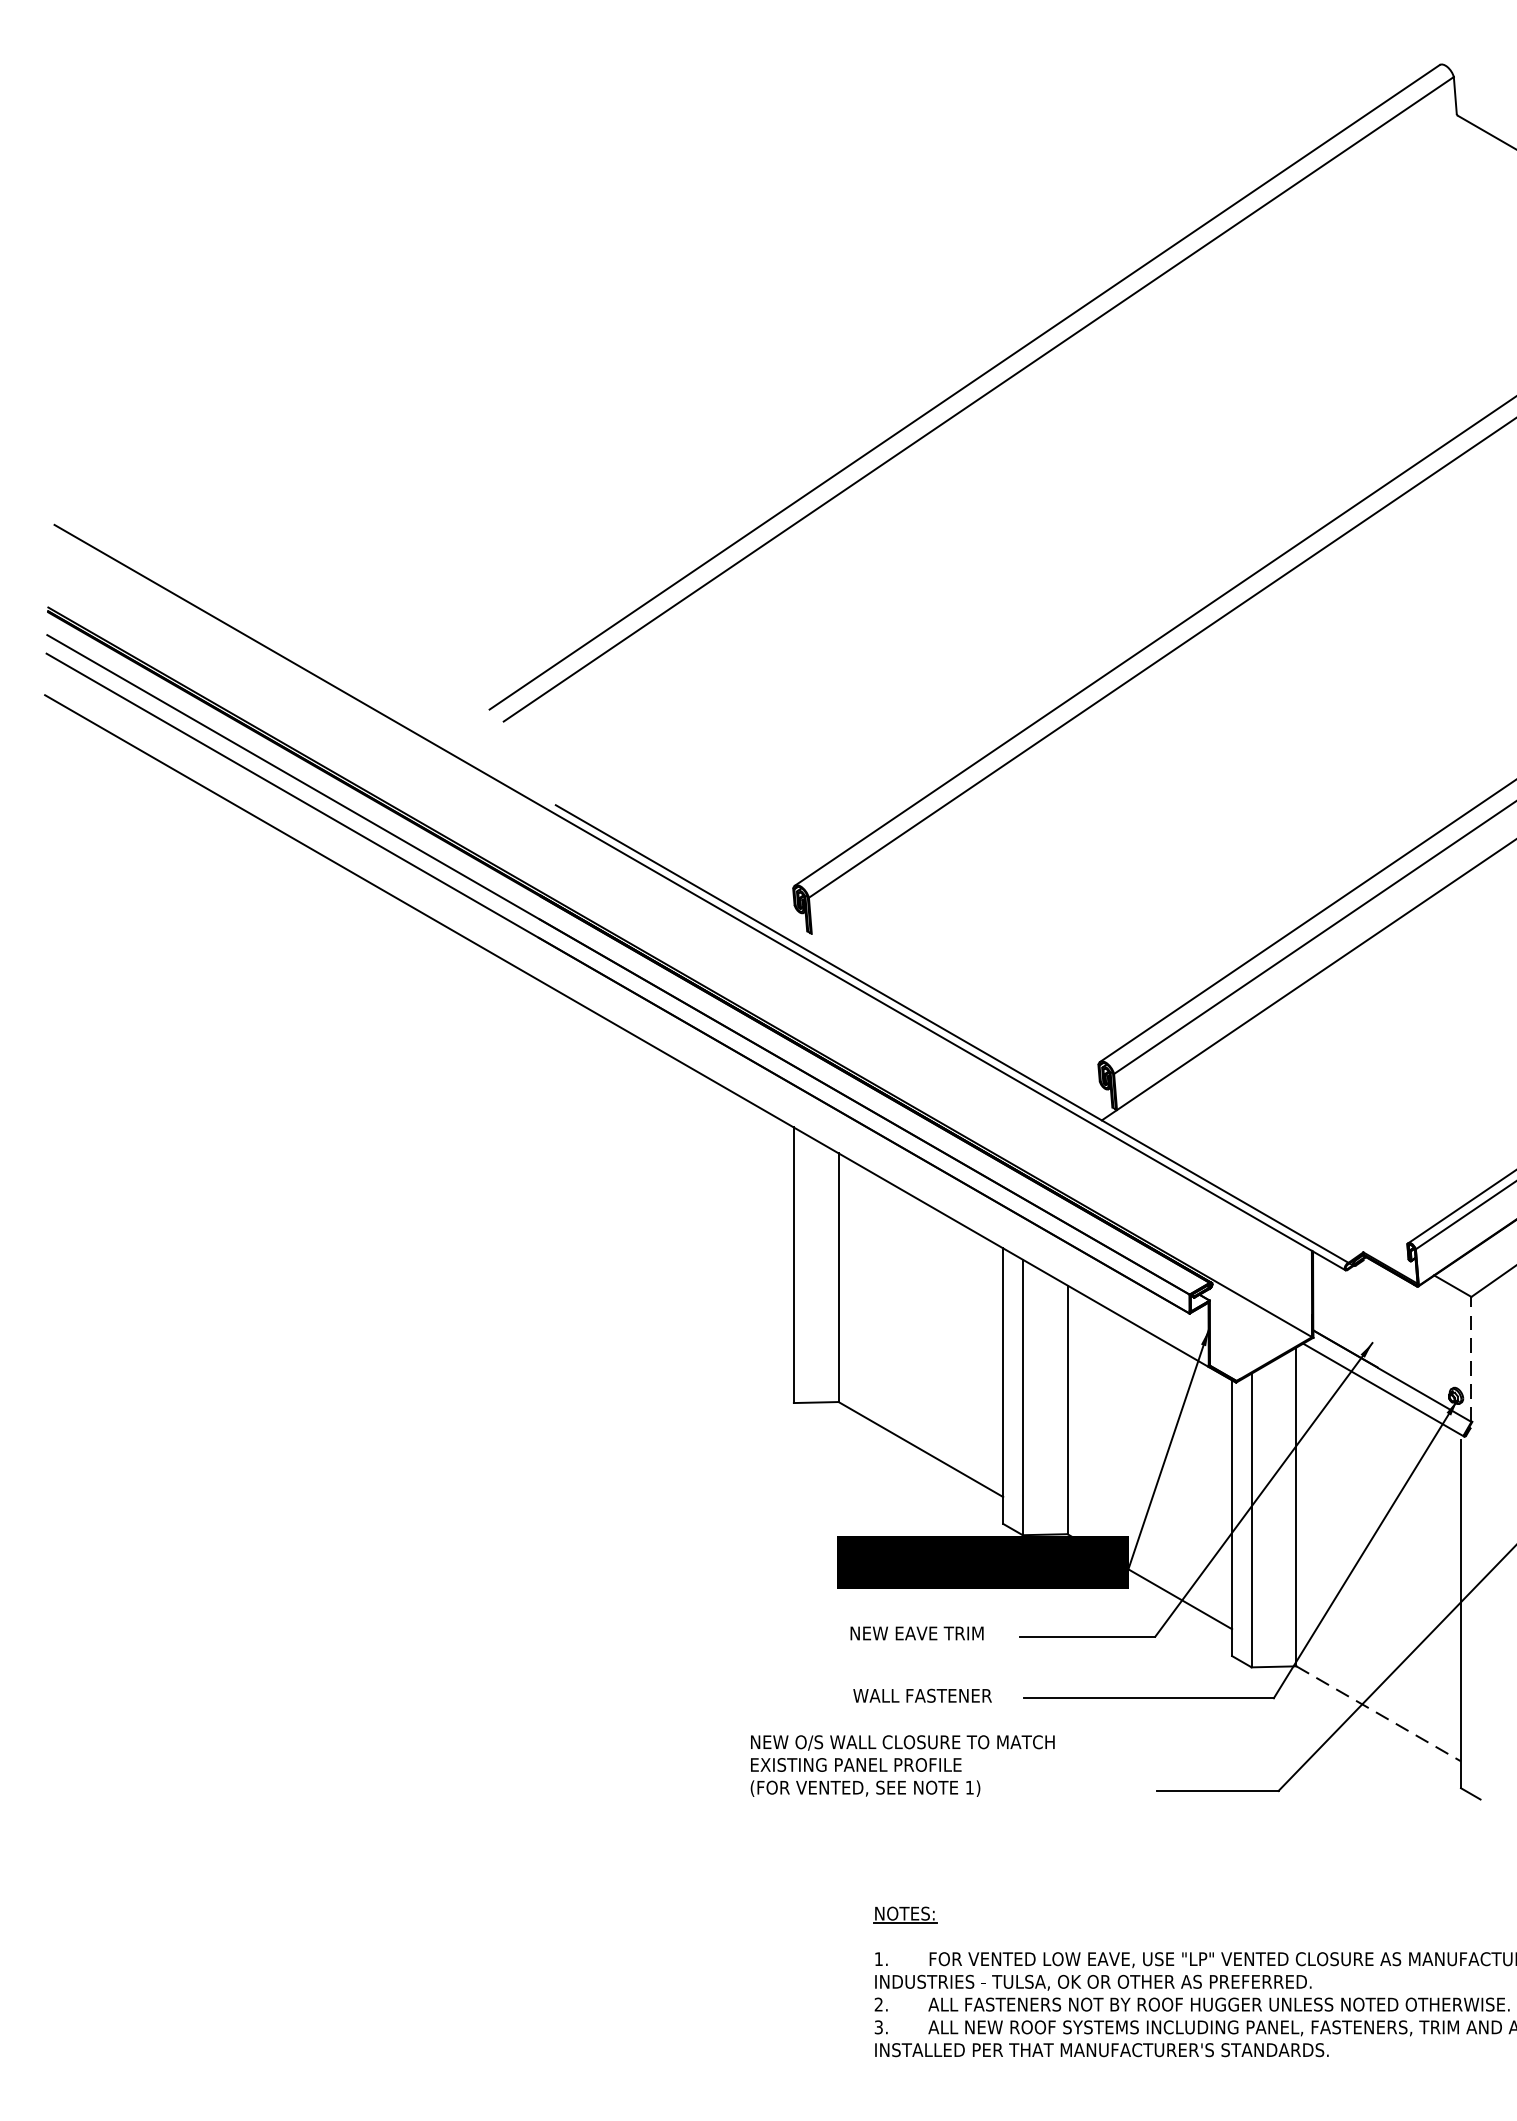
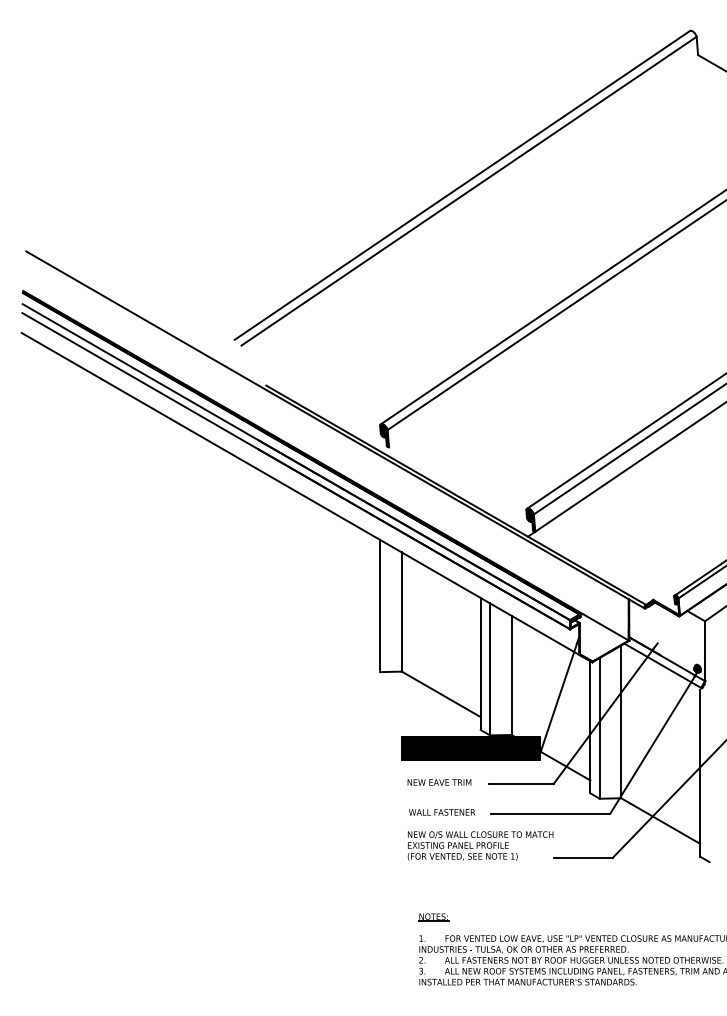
line: (1472, 1360) -> (705, 651), dashed -> solid
line: (1378, 1714) -> (660, 821), dashed -> solid
text: (902, 1764) -> (480, 845), moved

